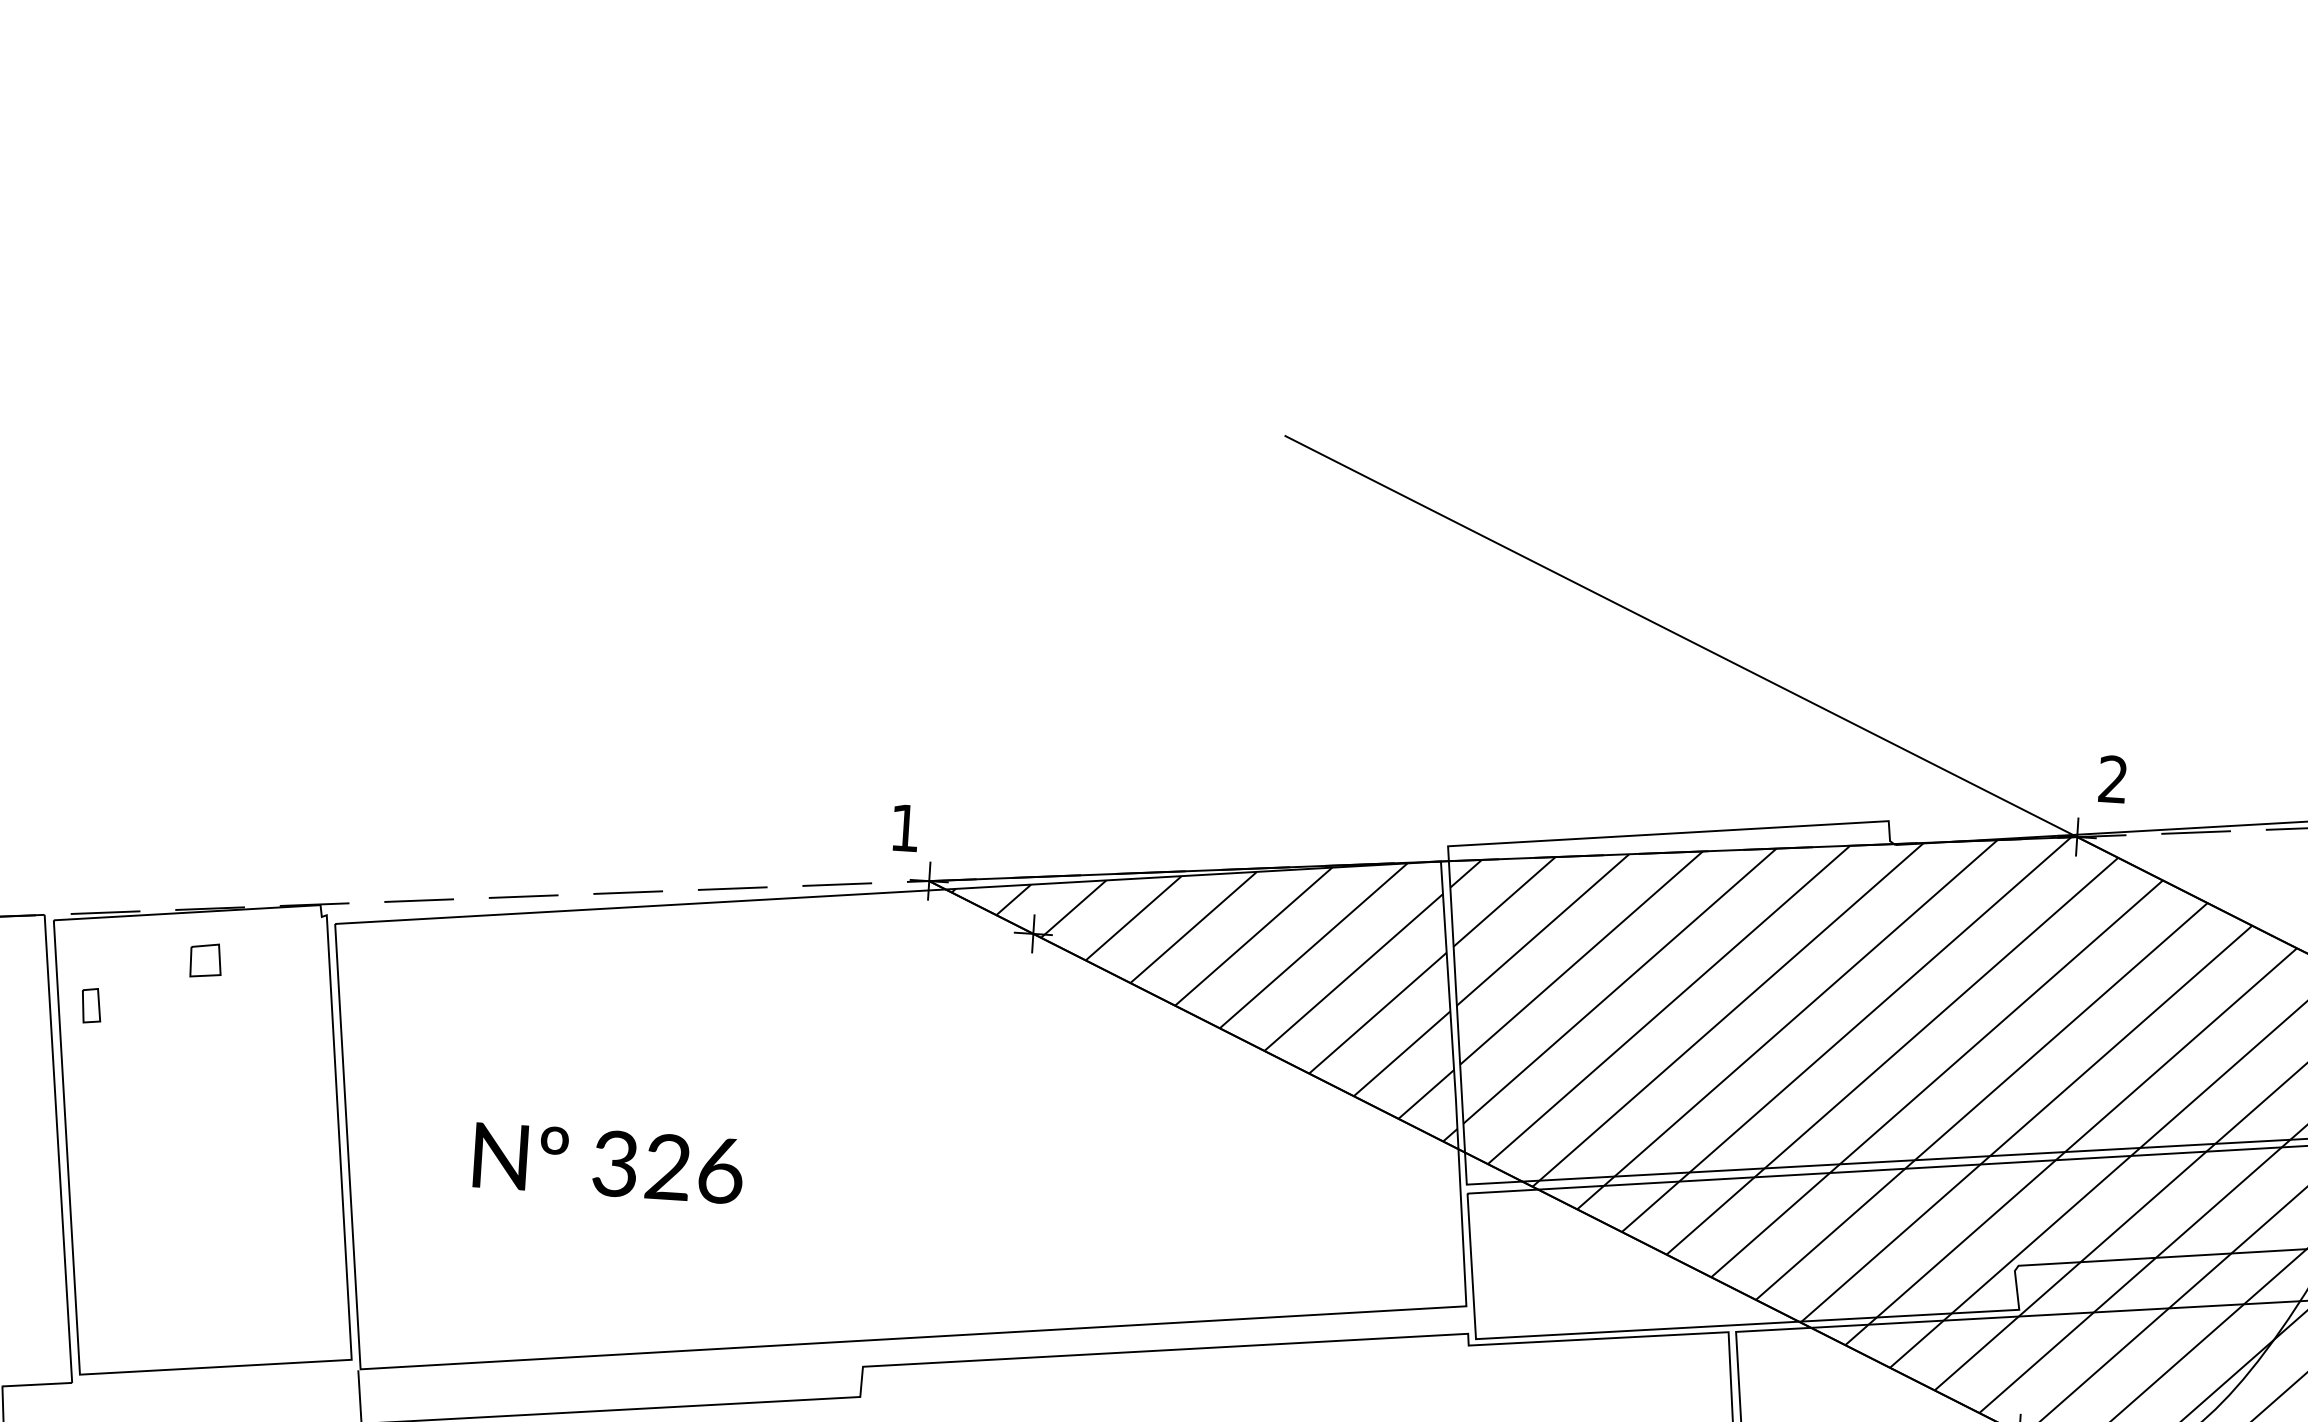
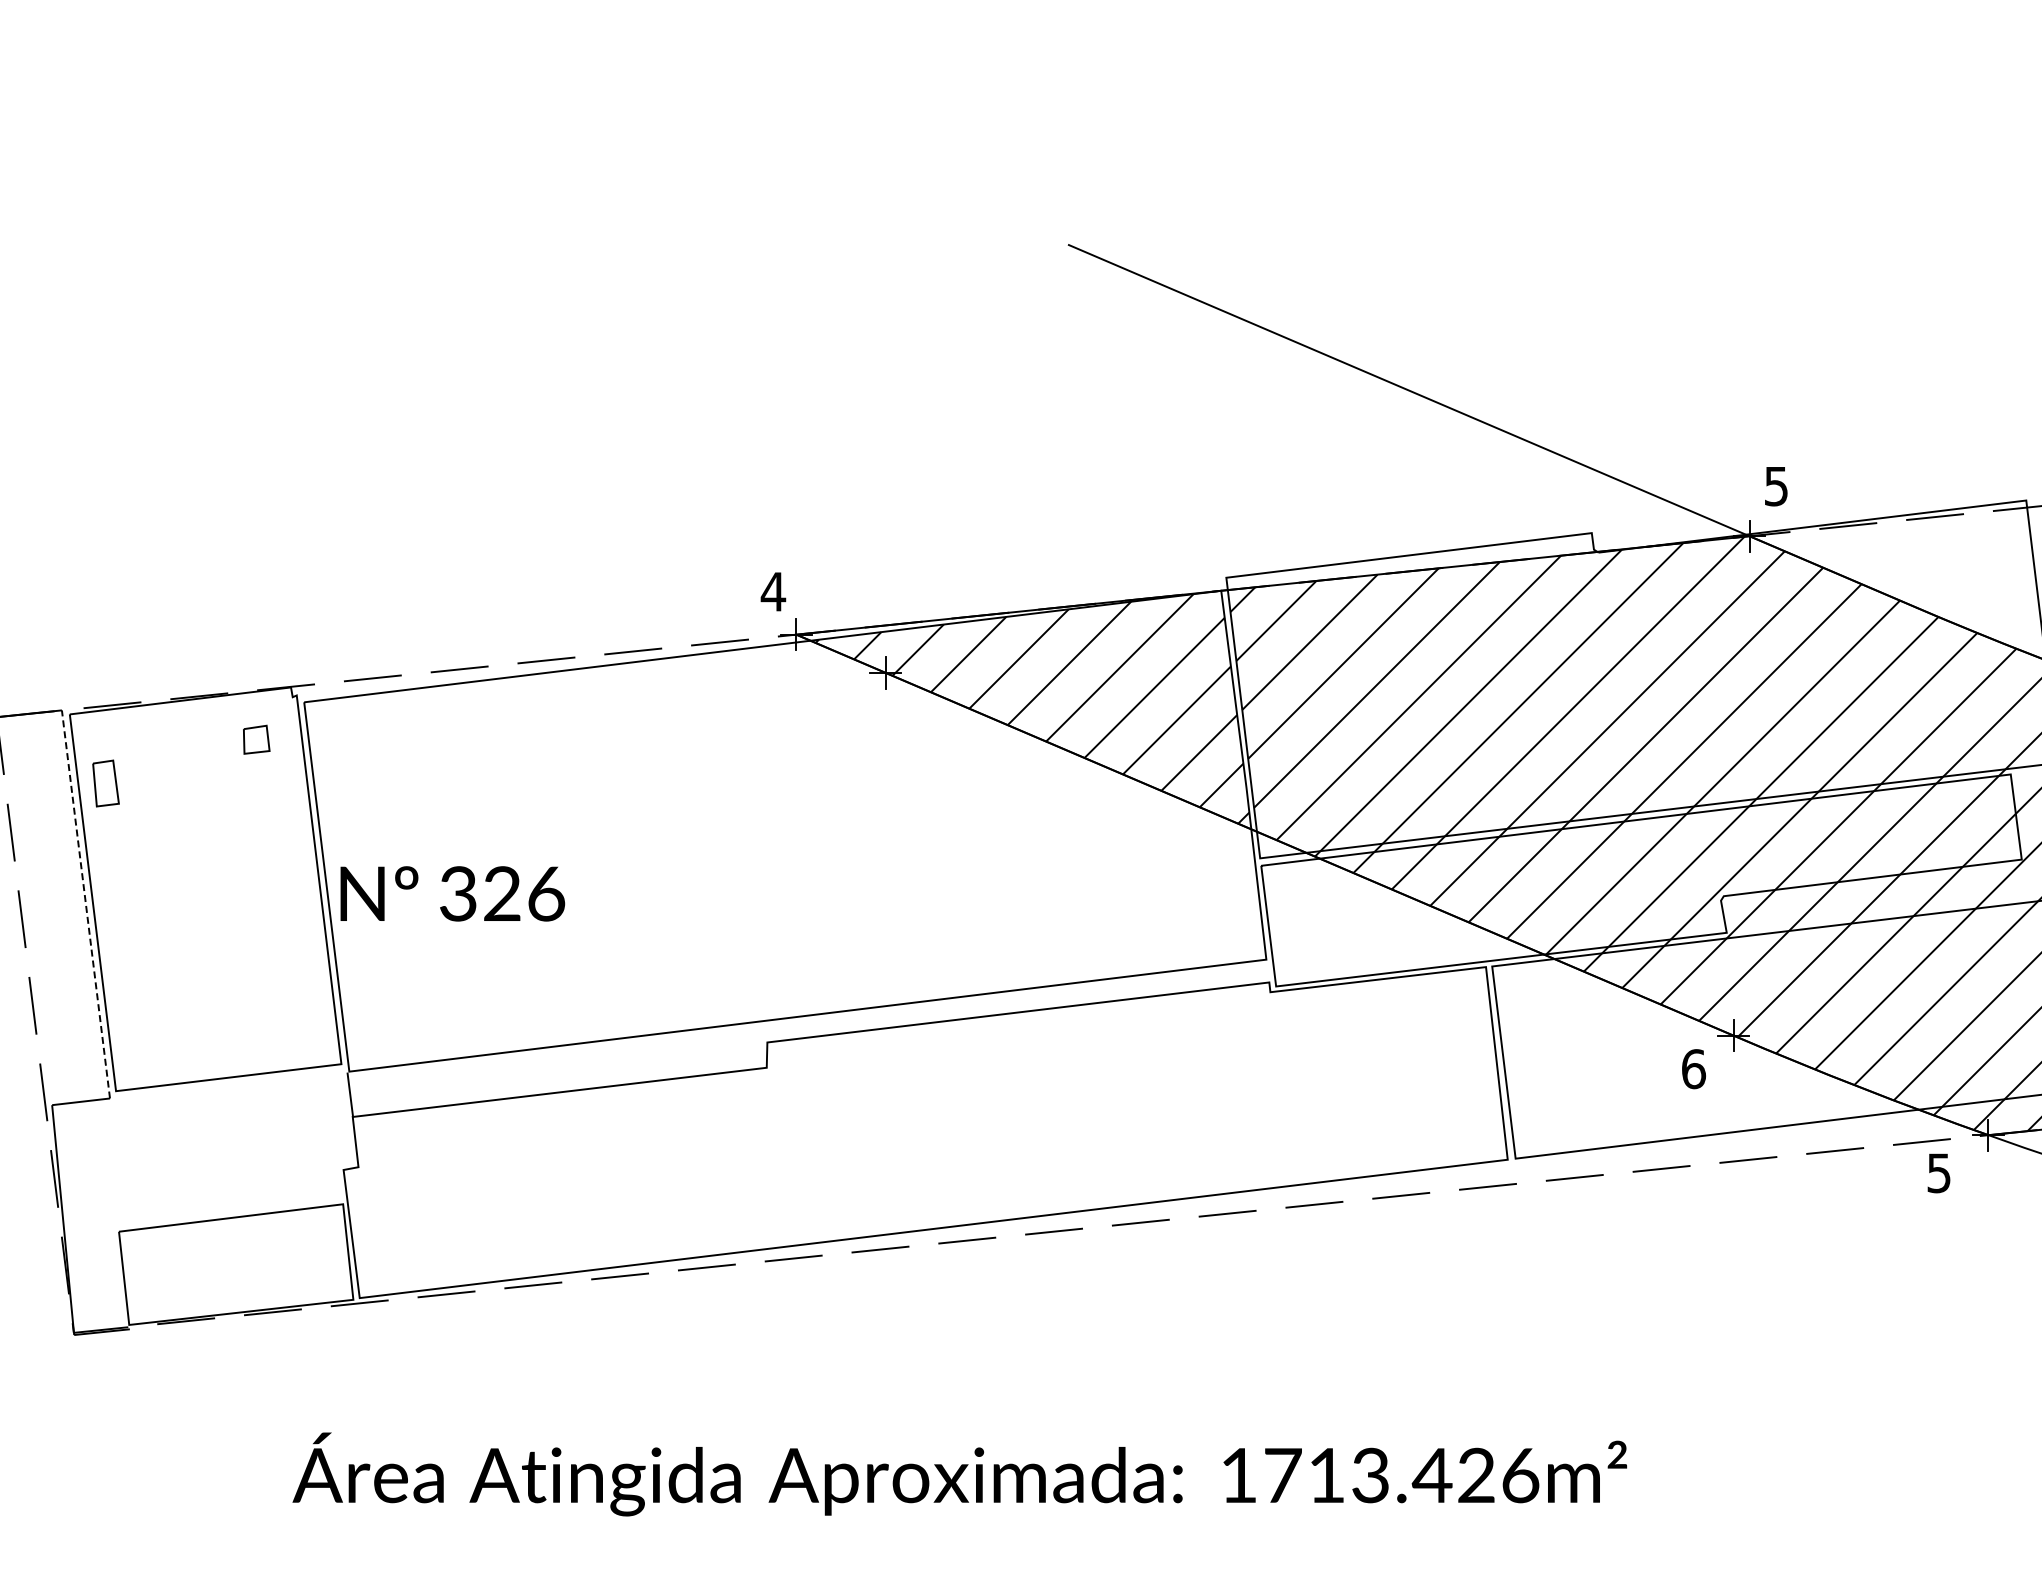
text: (2112, 779) -> (1775, 486), 2 -> 5
text: (905, 827) -> (773, 591), 1 -> 4
part: (205, 960) -> (256, 739), moved
part: (91, 1005) -> (105, 783), size x1.6
line: (57, 1147) -> (85, 903), solid -> dashed
text: (608, 1162) -> (452, 893), moved

